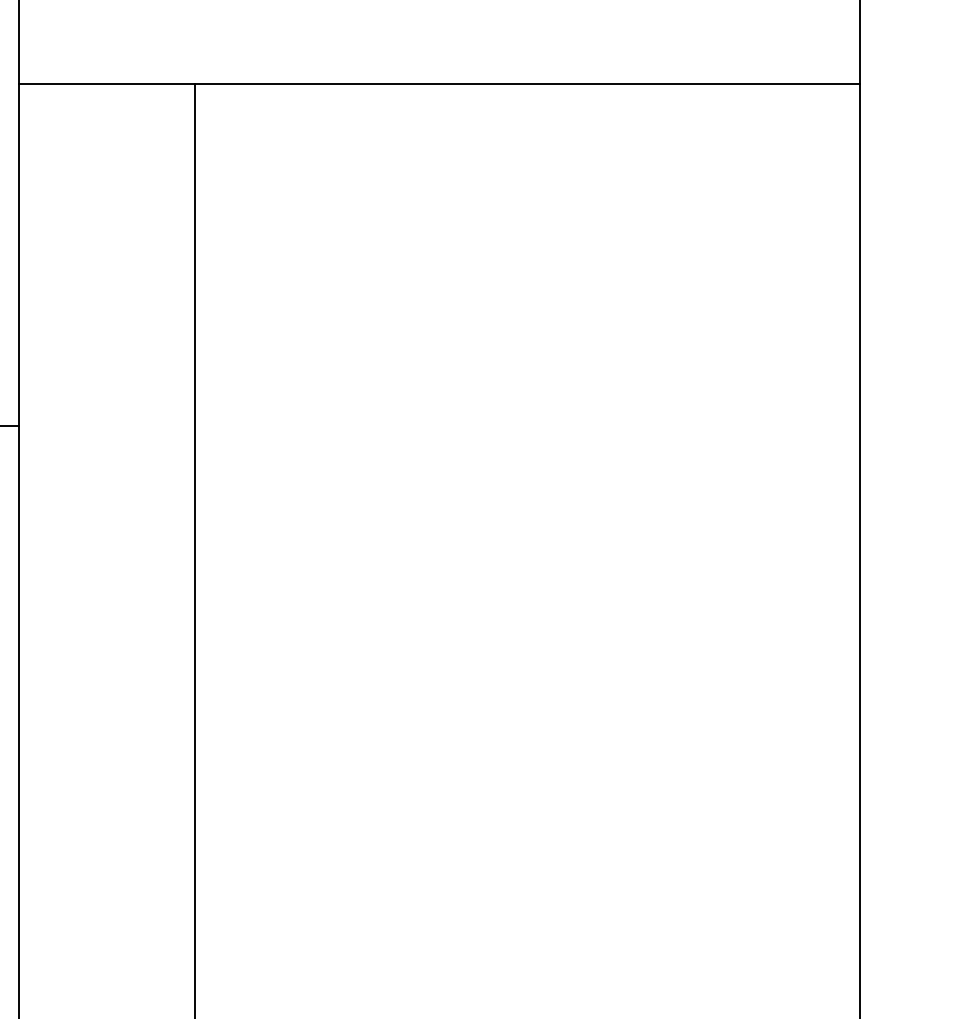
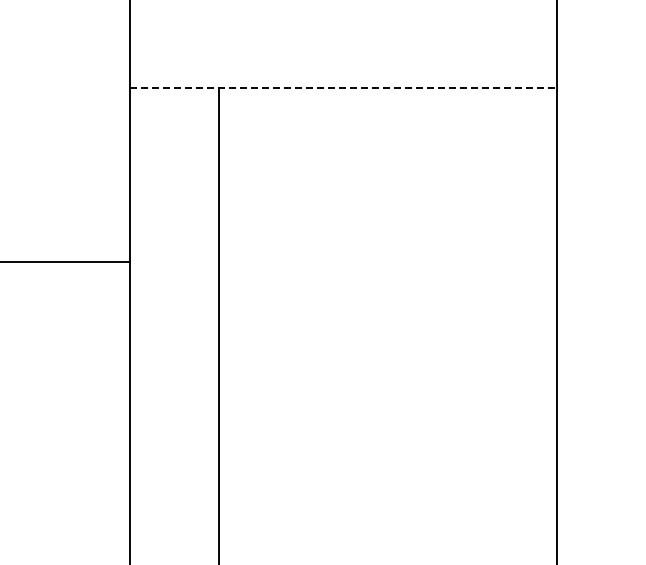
line: (440, 84) -> (343, 88), solid -> dashed

